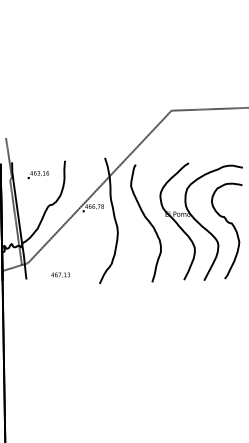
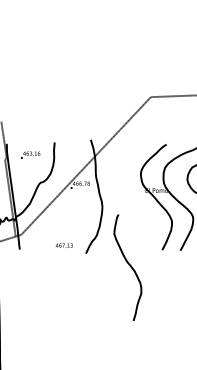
curve: (147, 221) -> (129, 265), moved
text: (60, 274) -> (64, 245), moved

